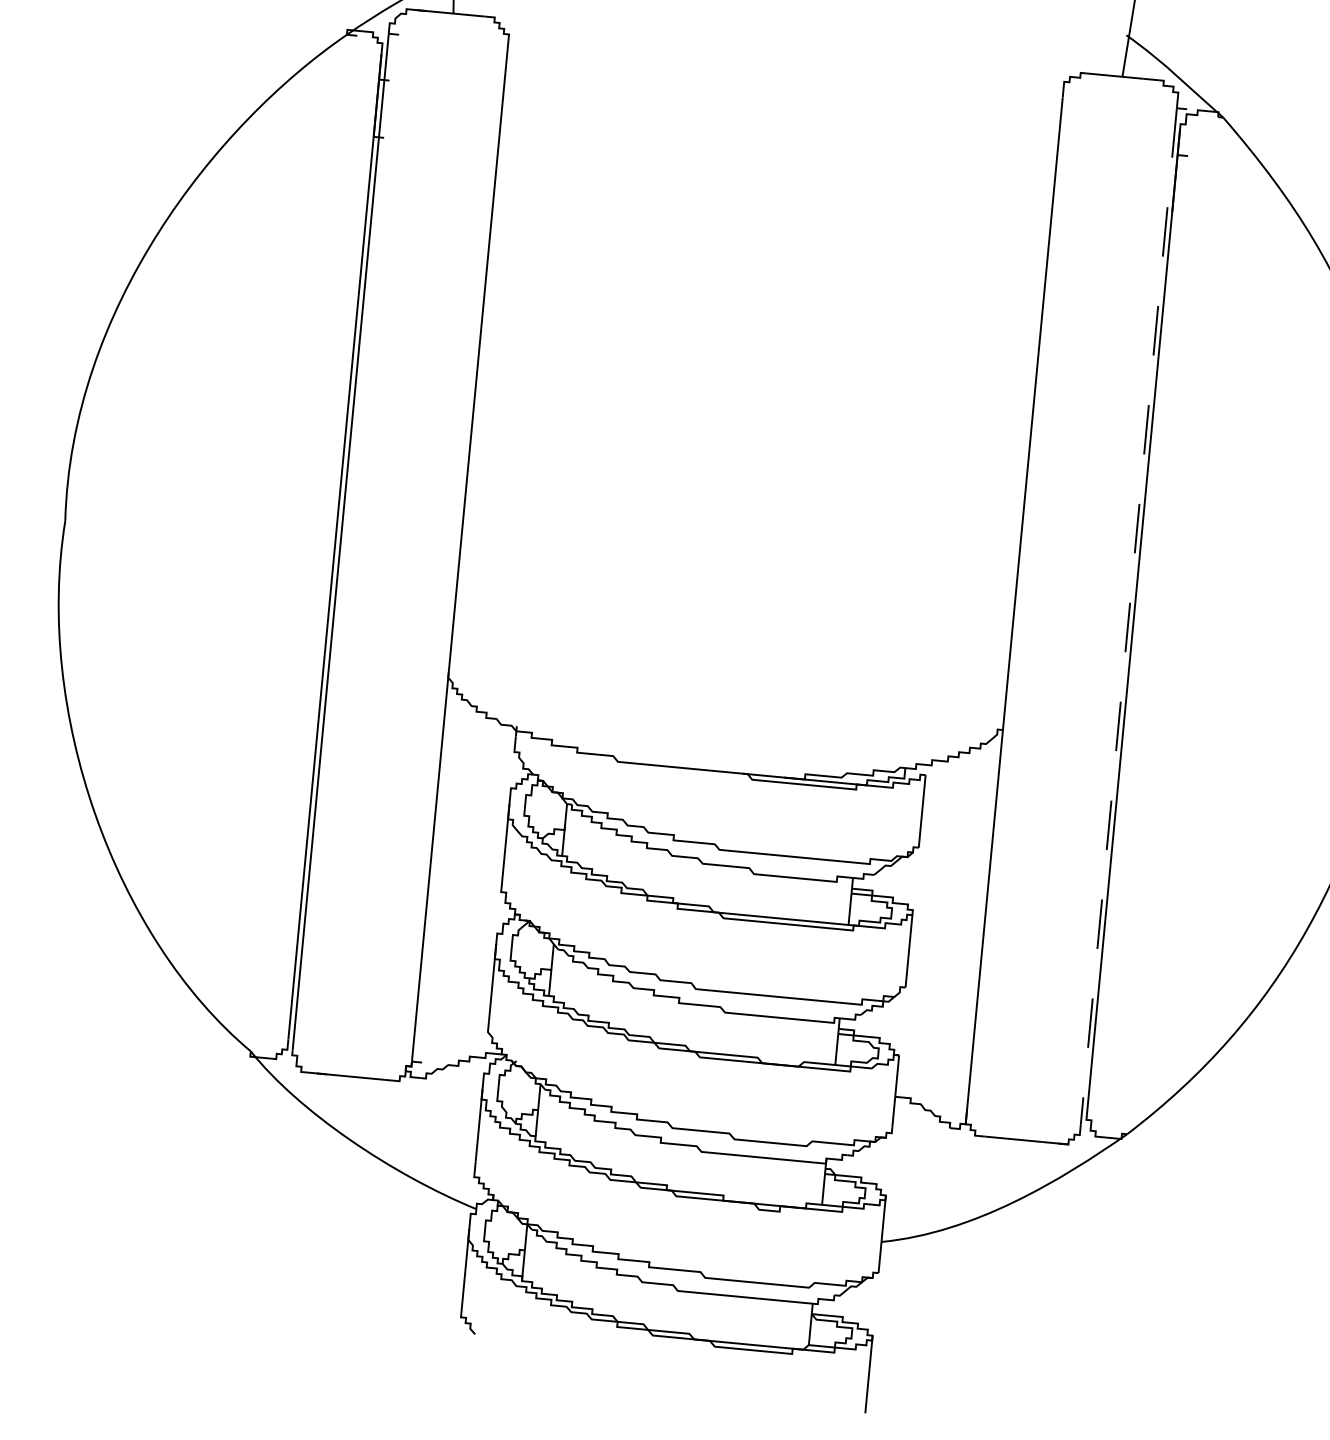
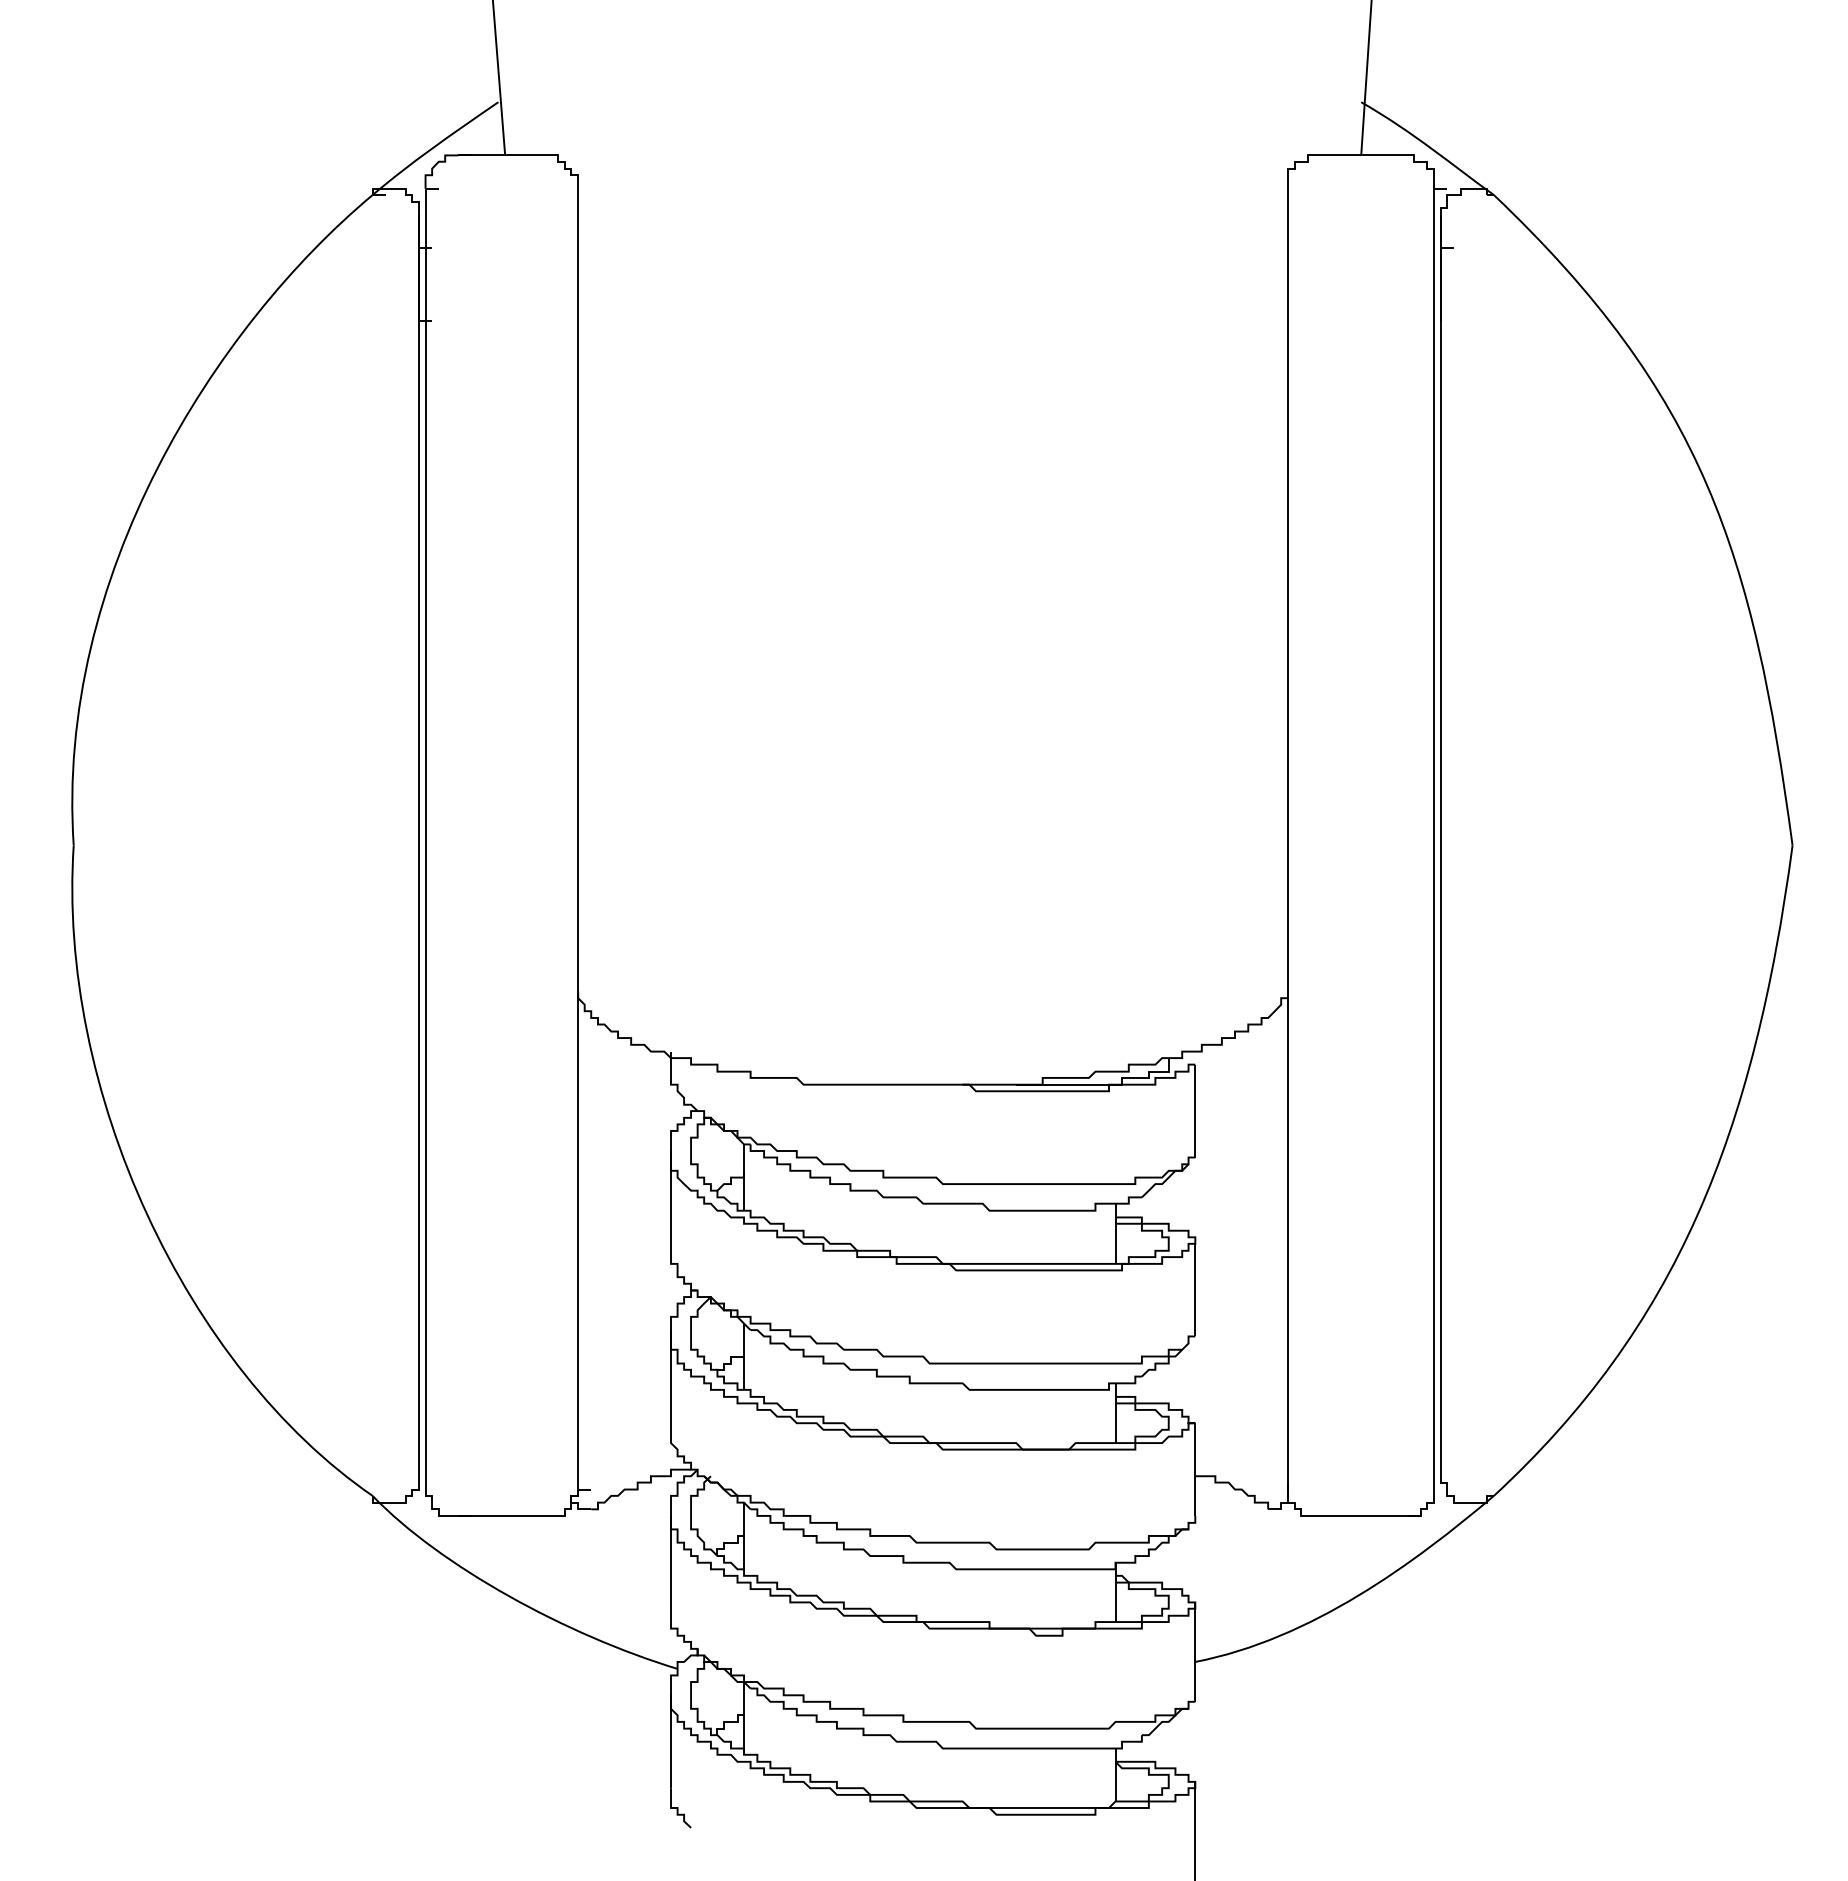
line: (1128, 616) -> (1433, 839), dashed -> solid

